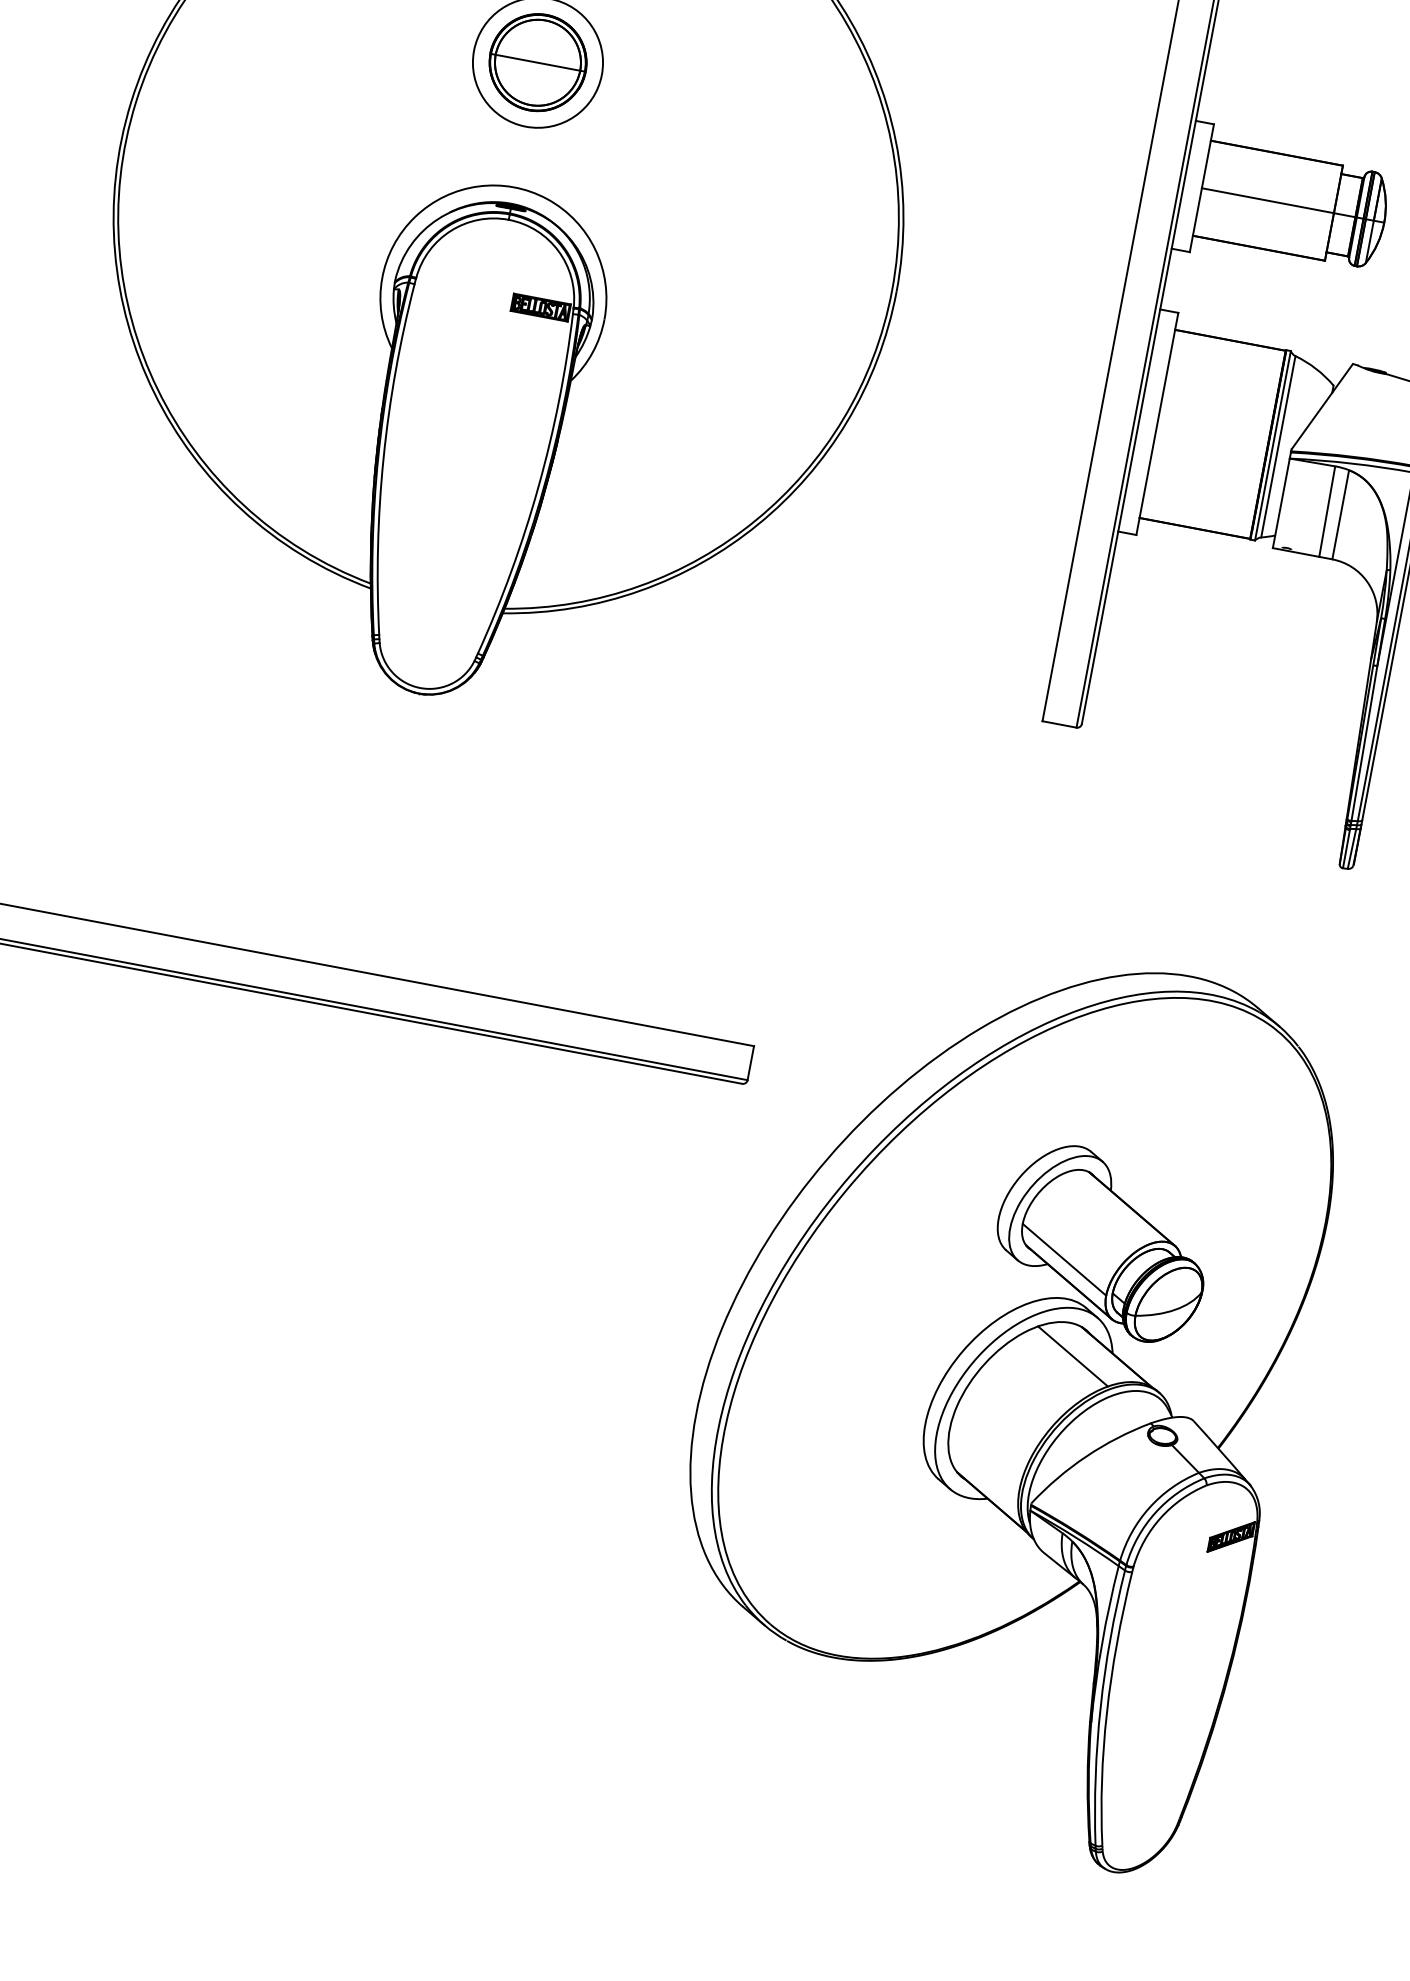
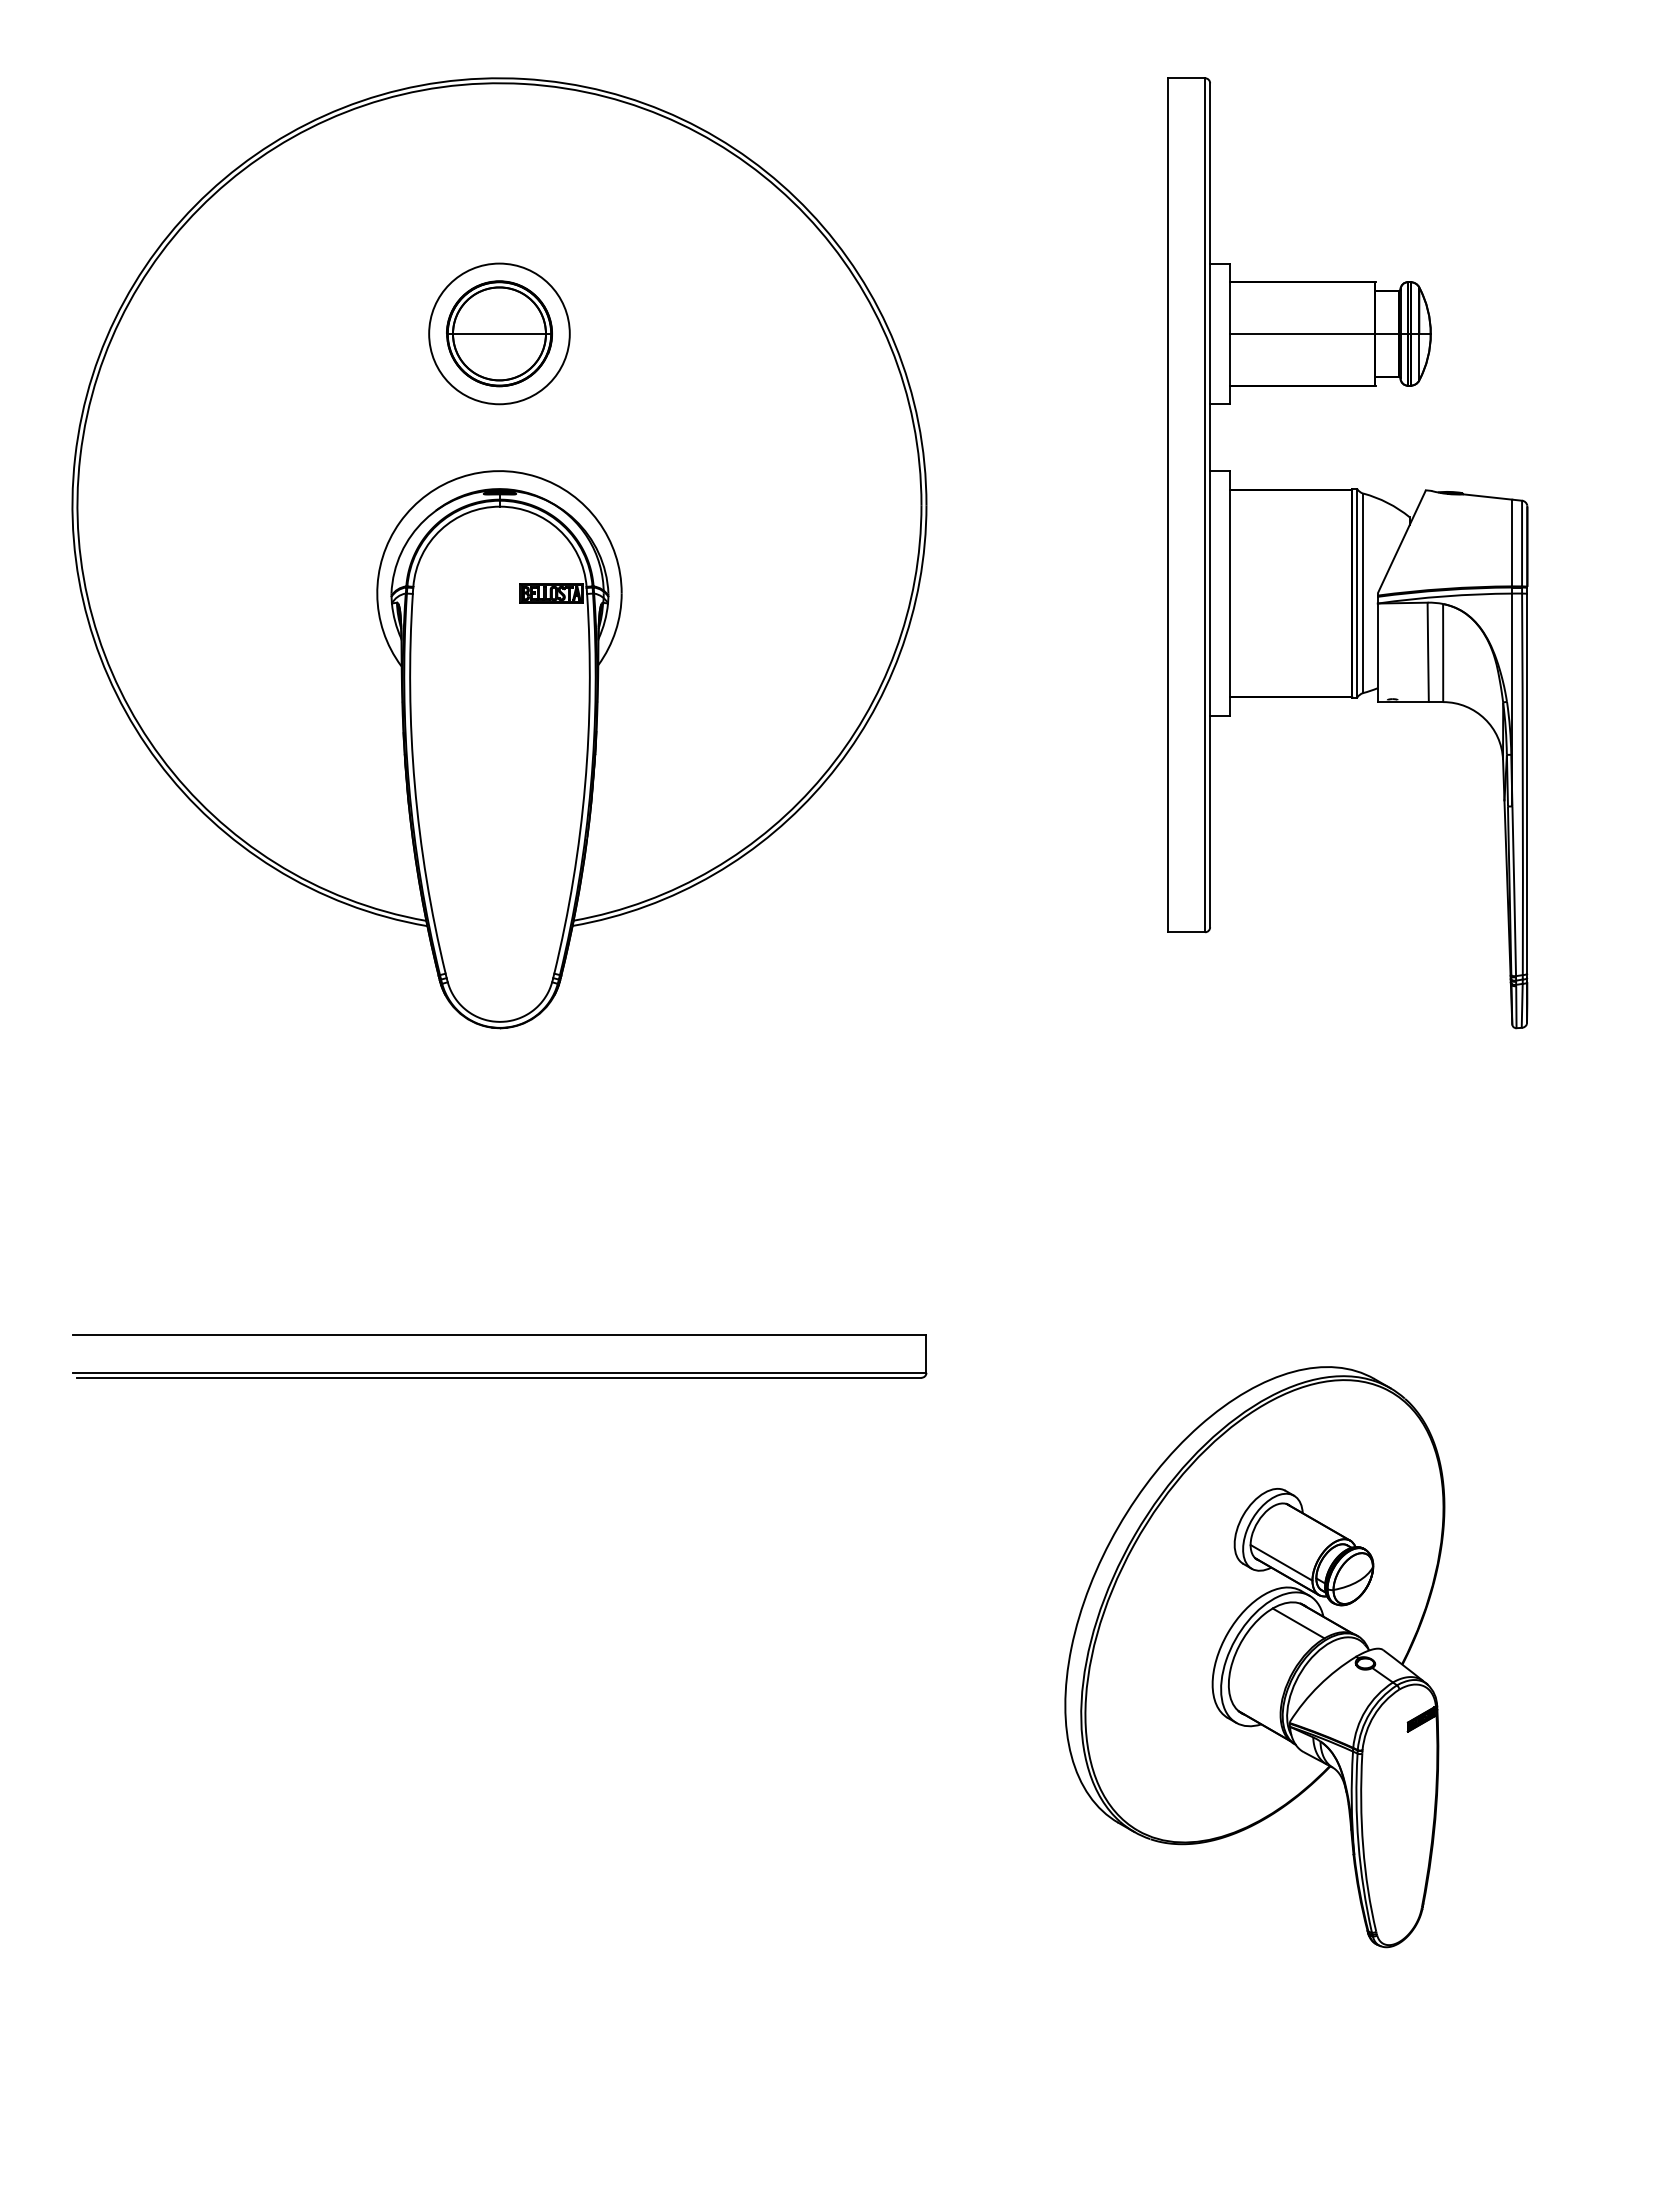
part: (996, 1394) -> (1254, 1656), size x0.6

